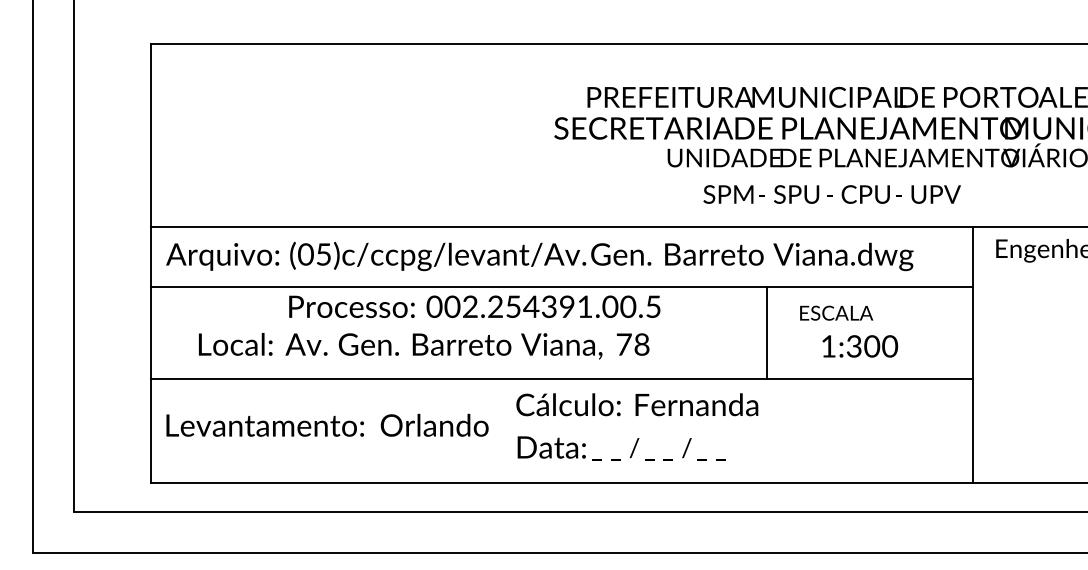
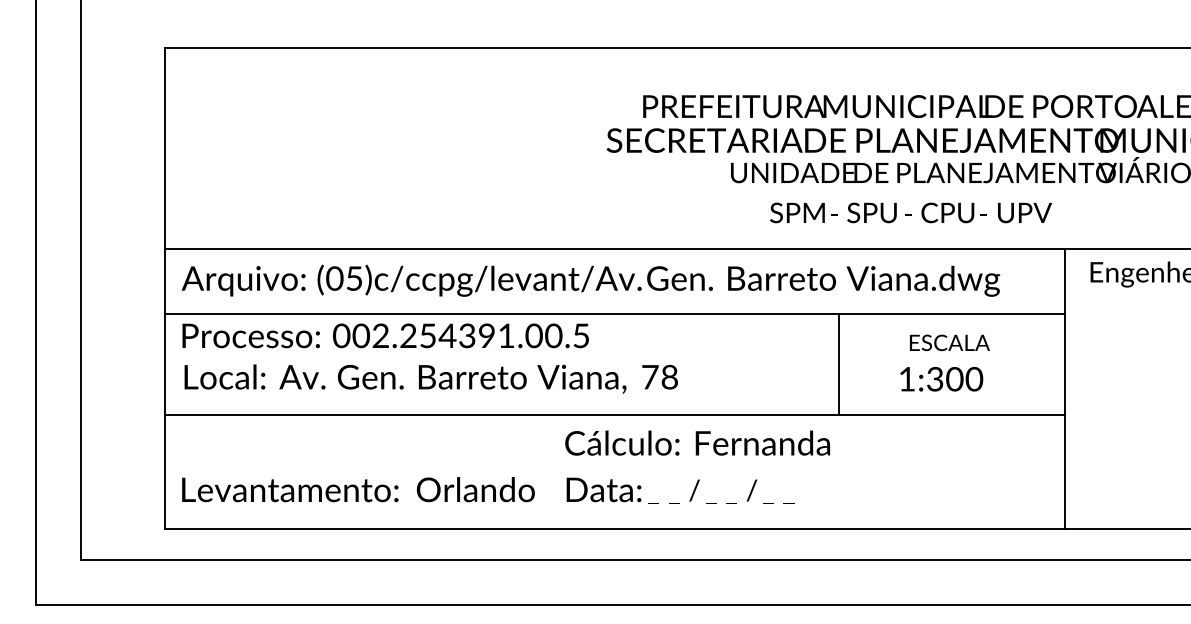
text: (474, 306) -> (385, 335), moved
text: (836, 312) -> (949, 342), moved
text: (423, 345) -> (430, 378), moved
text: (327, 425) -> (358, 489), moved

